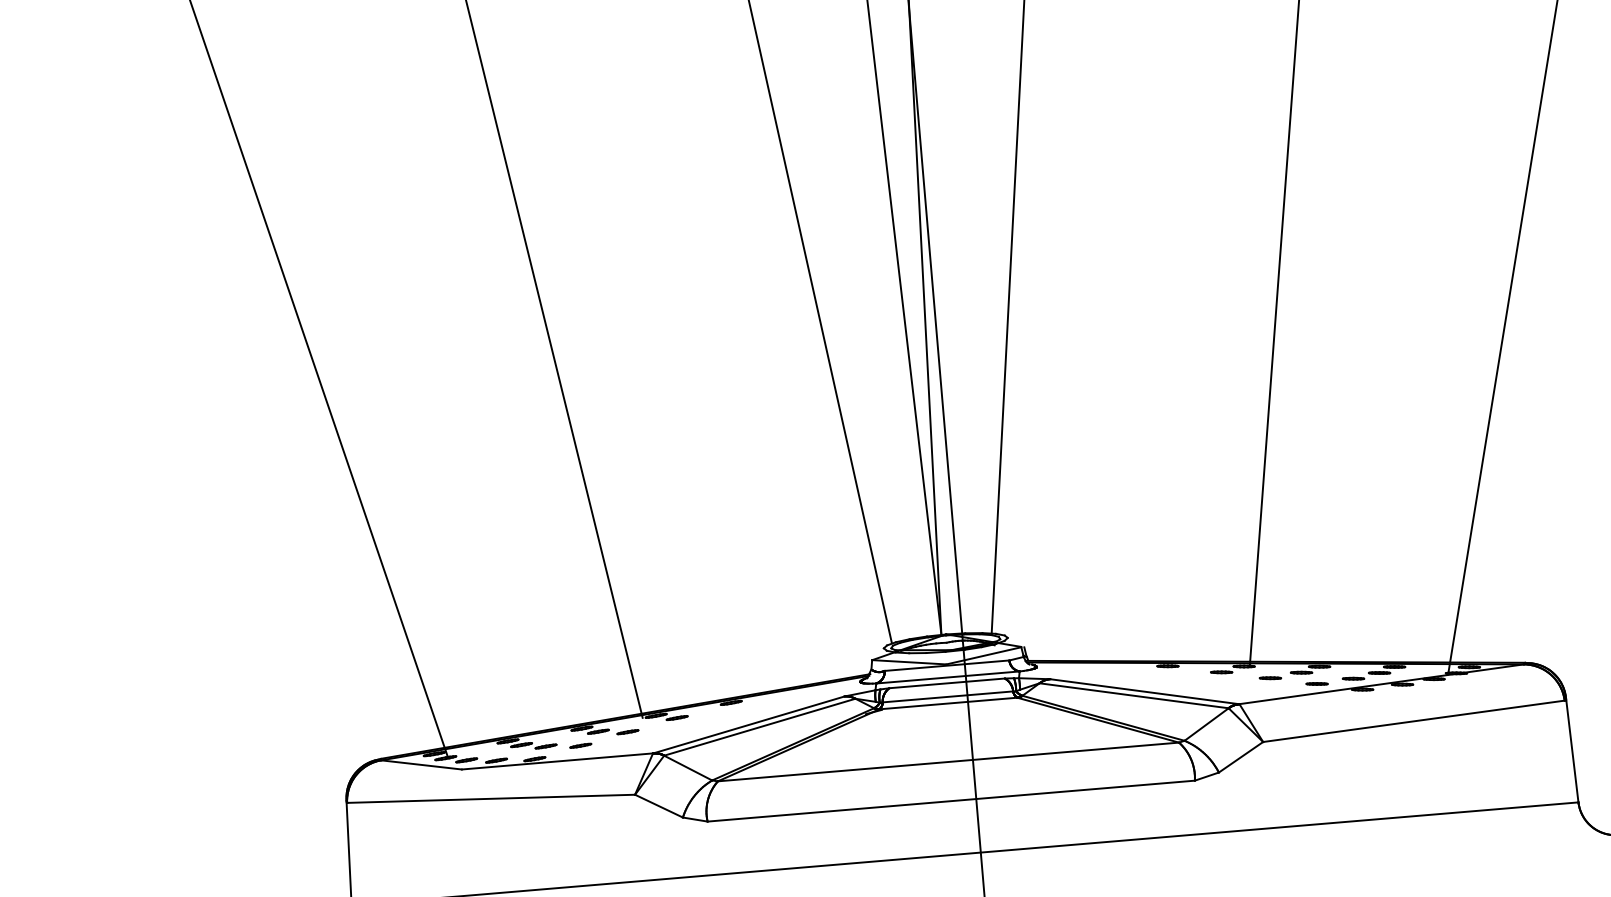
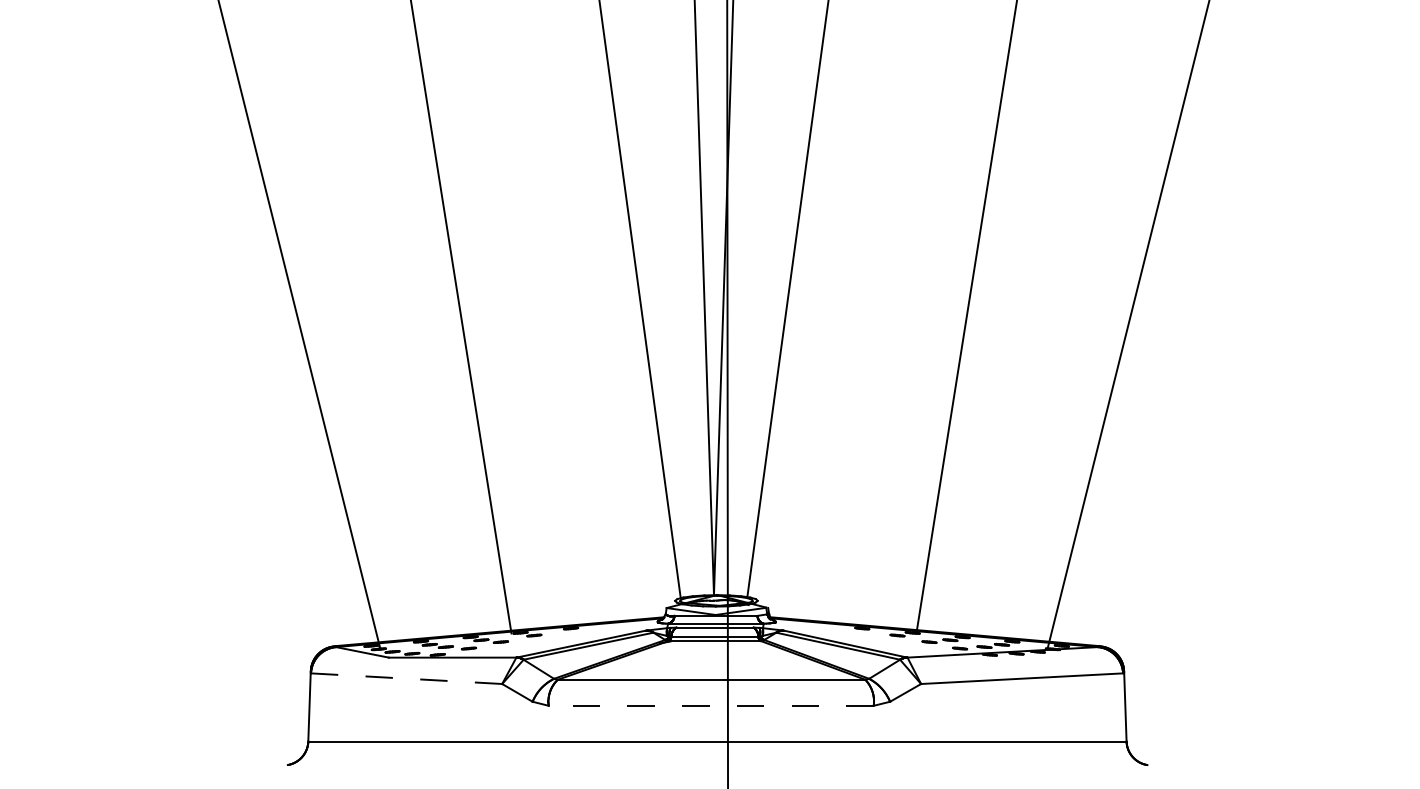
line: (490, 798) -> (406, 678), solid -> dashed
line: (950, 800) -> (710, 705), solid -> dashed

